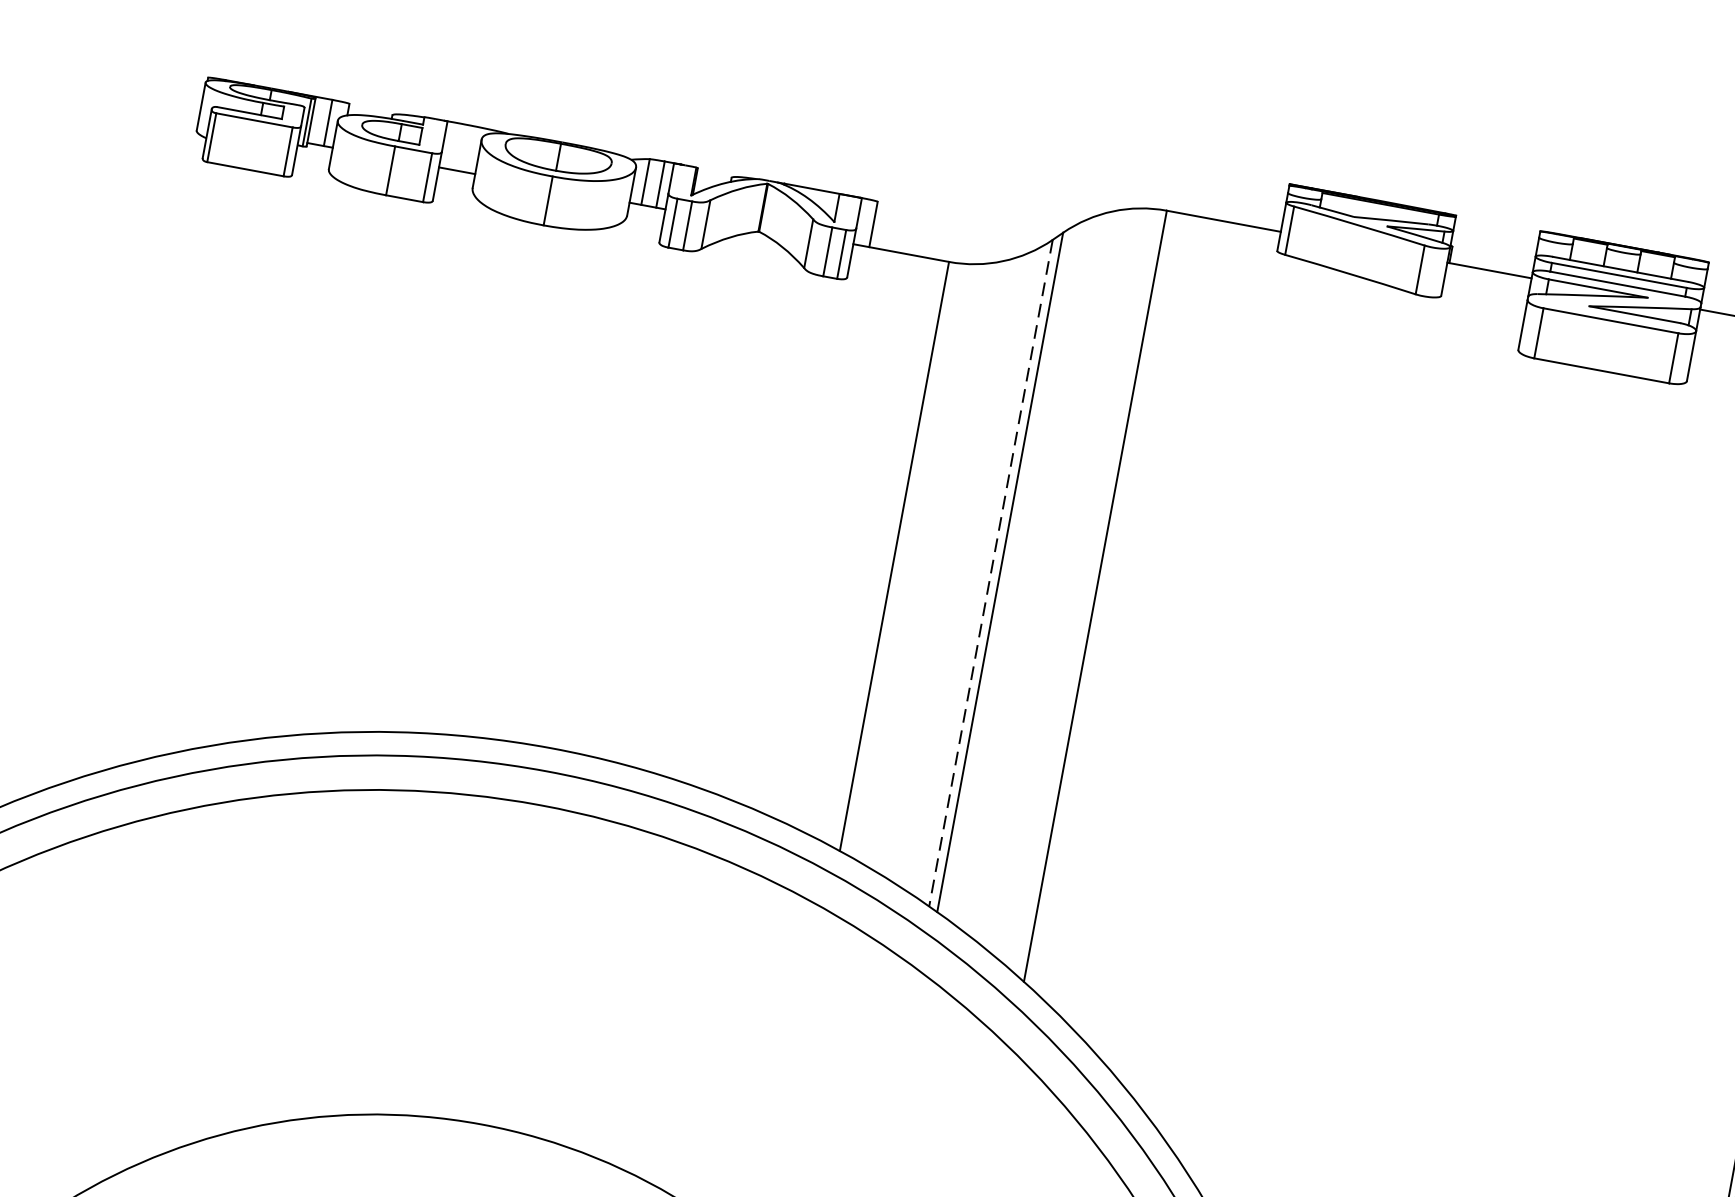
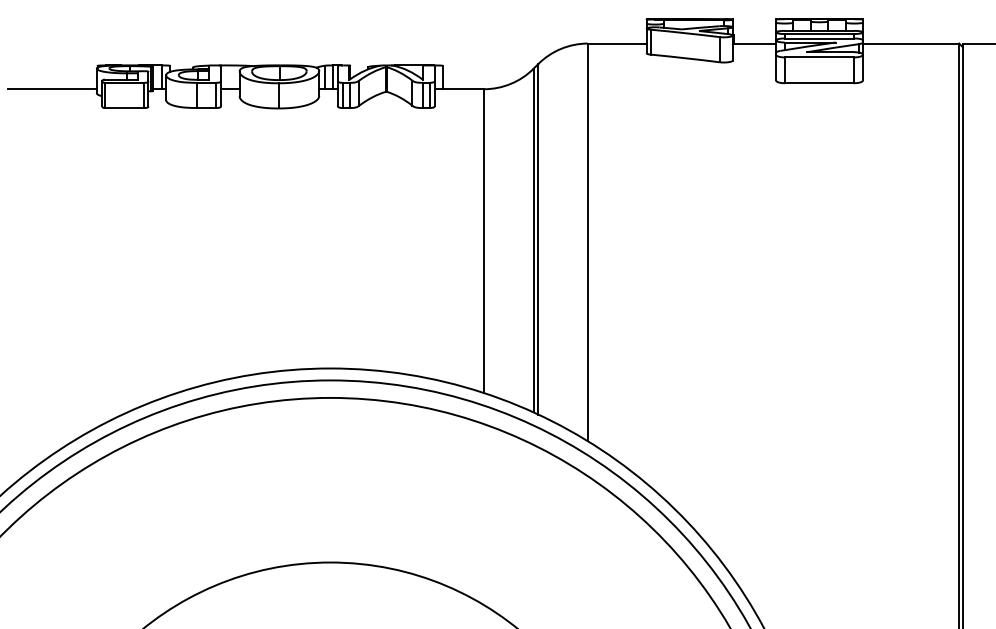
line: (112, 107) -> (52, 89), added
line: (990, 572) -> (533, 240), dashed -> solid

